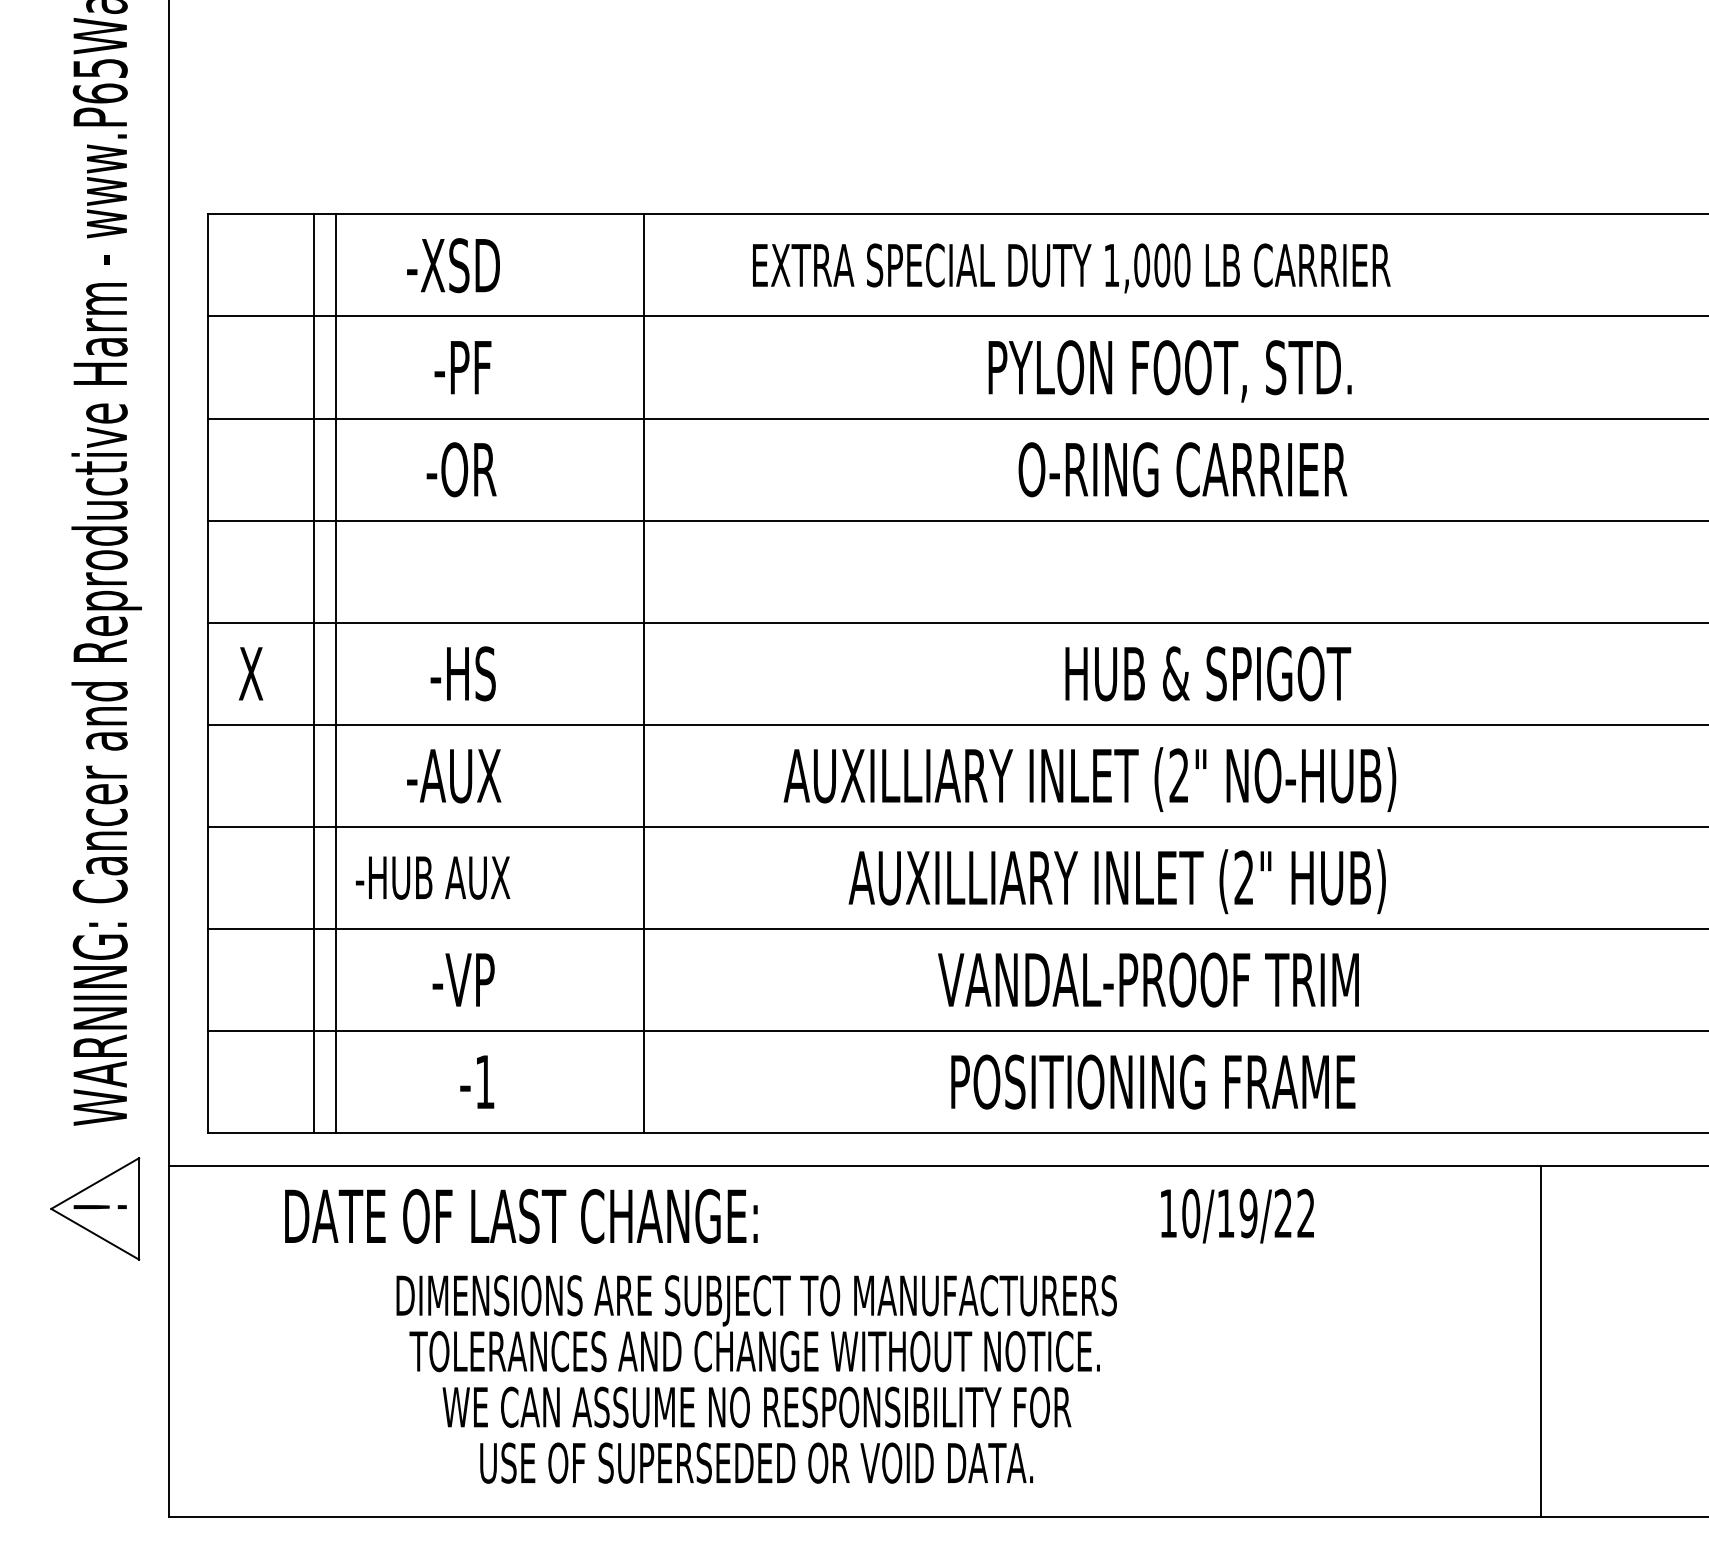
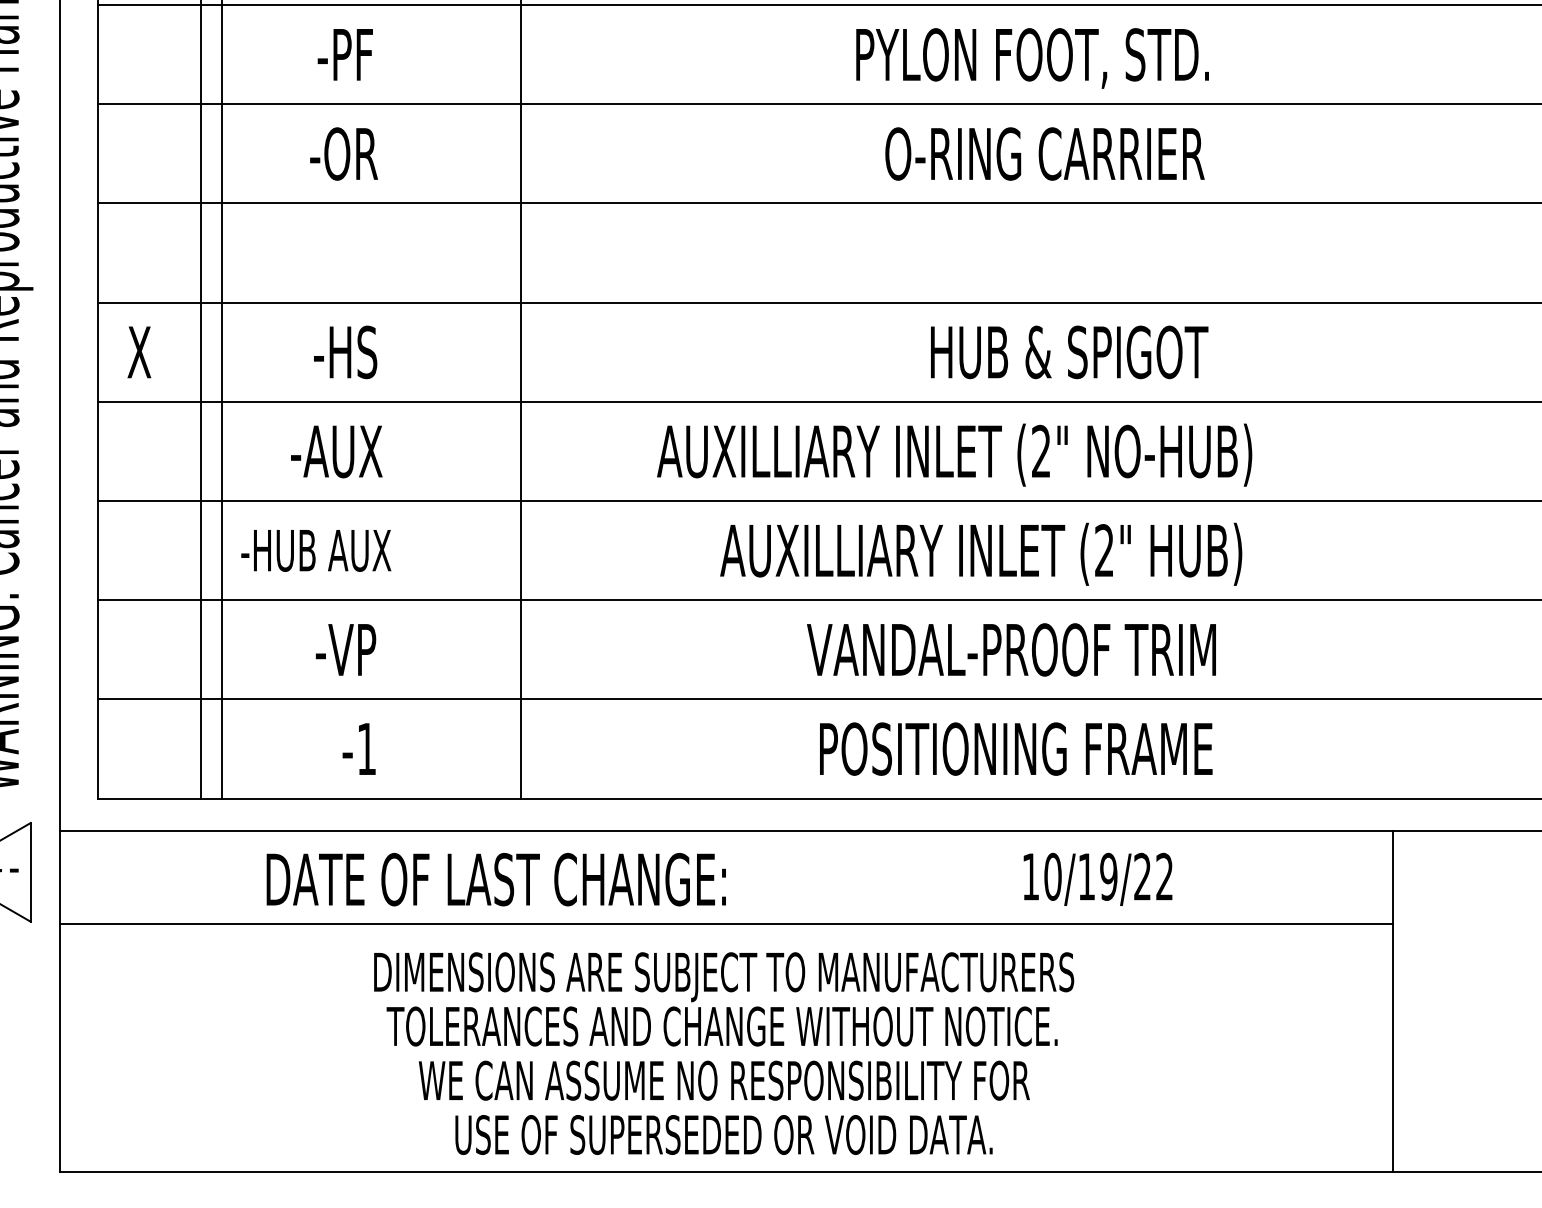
text: (521, 1216) -> (496, 879), moved
line: (854, 1261) -> (725, 923), added
text: (756, 1379) -> (723, 1053), moved

